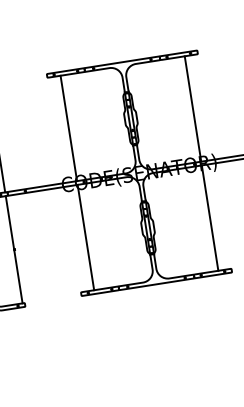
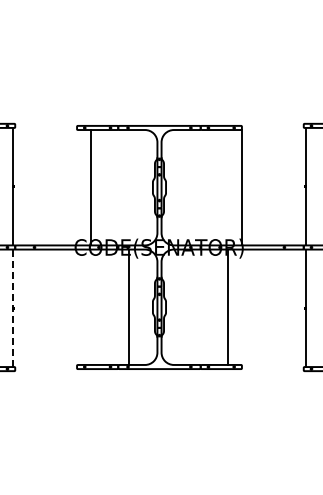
line: (192, 108) -> (241, 187), moved
line: (85, 236) -> (129, 306), moved
line: (13, 249) -> (12, 308), solid -> dashed

